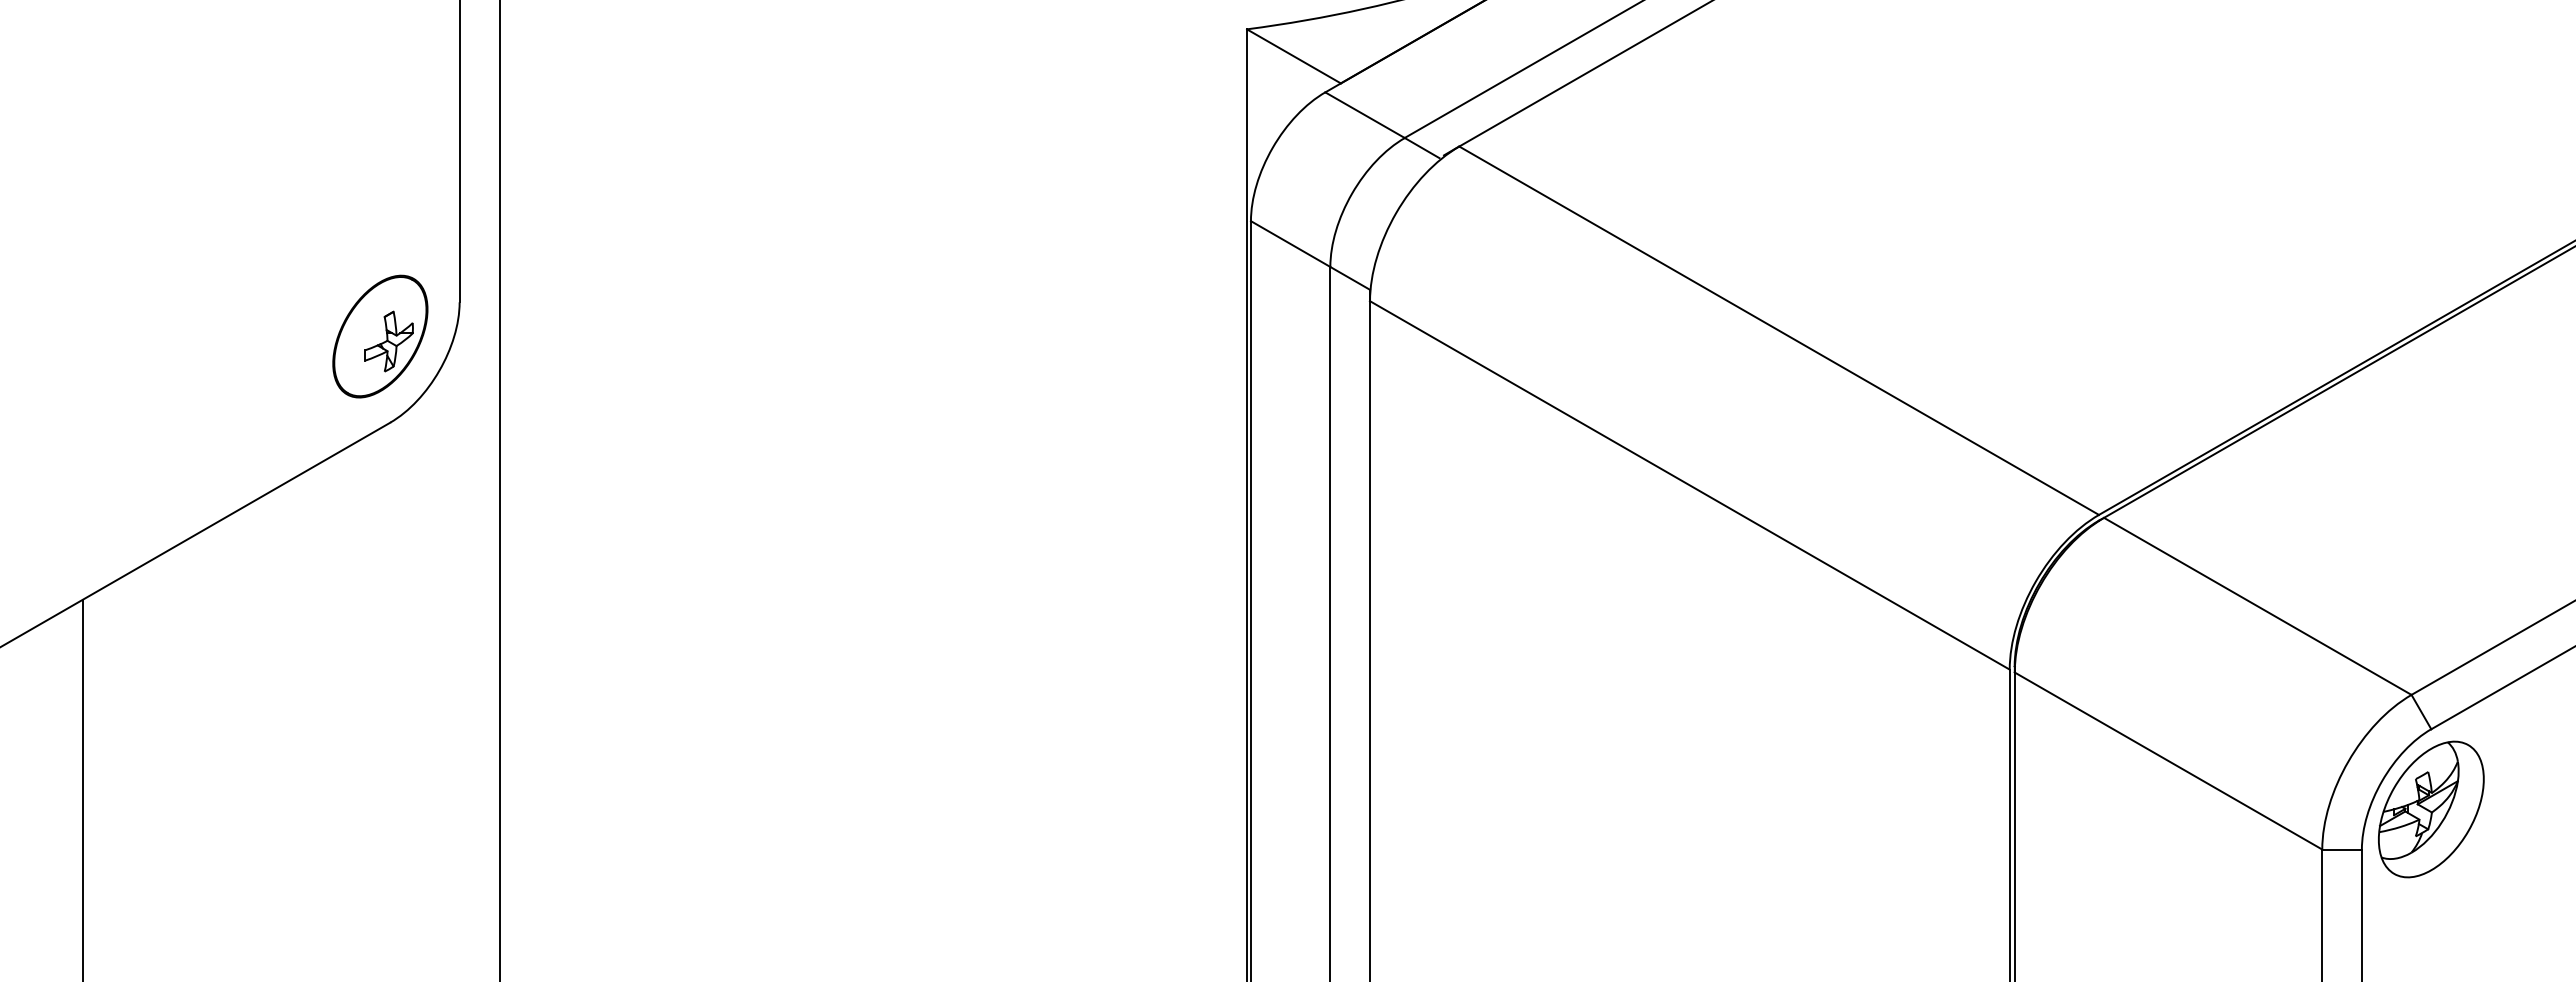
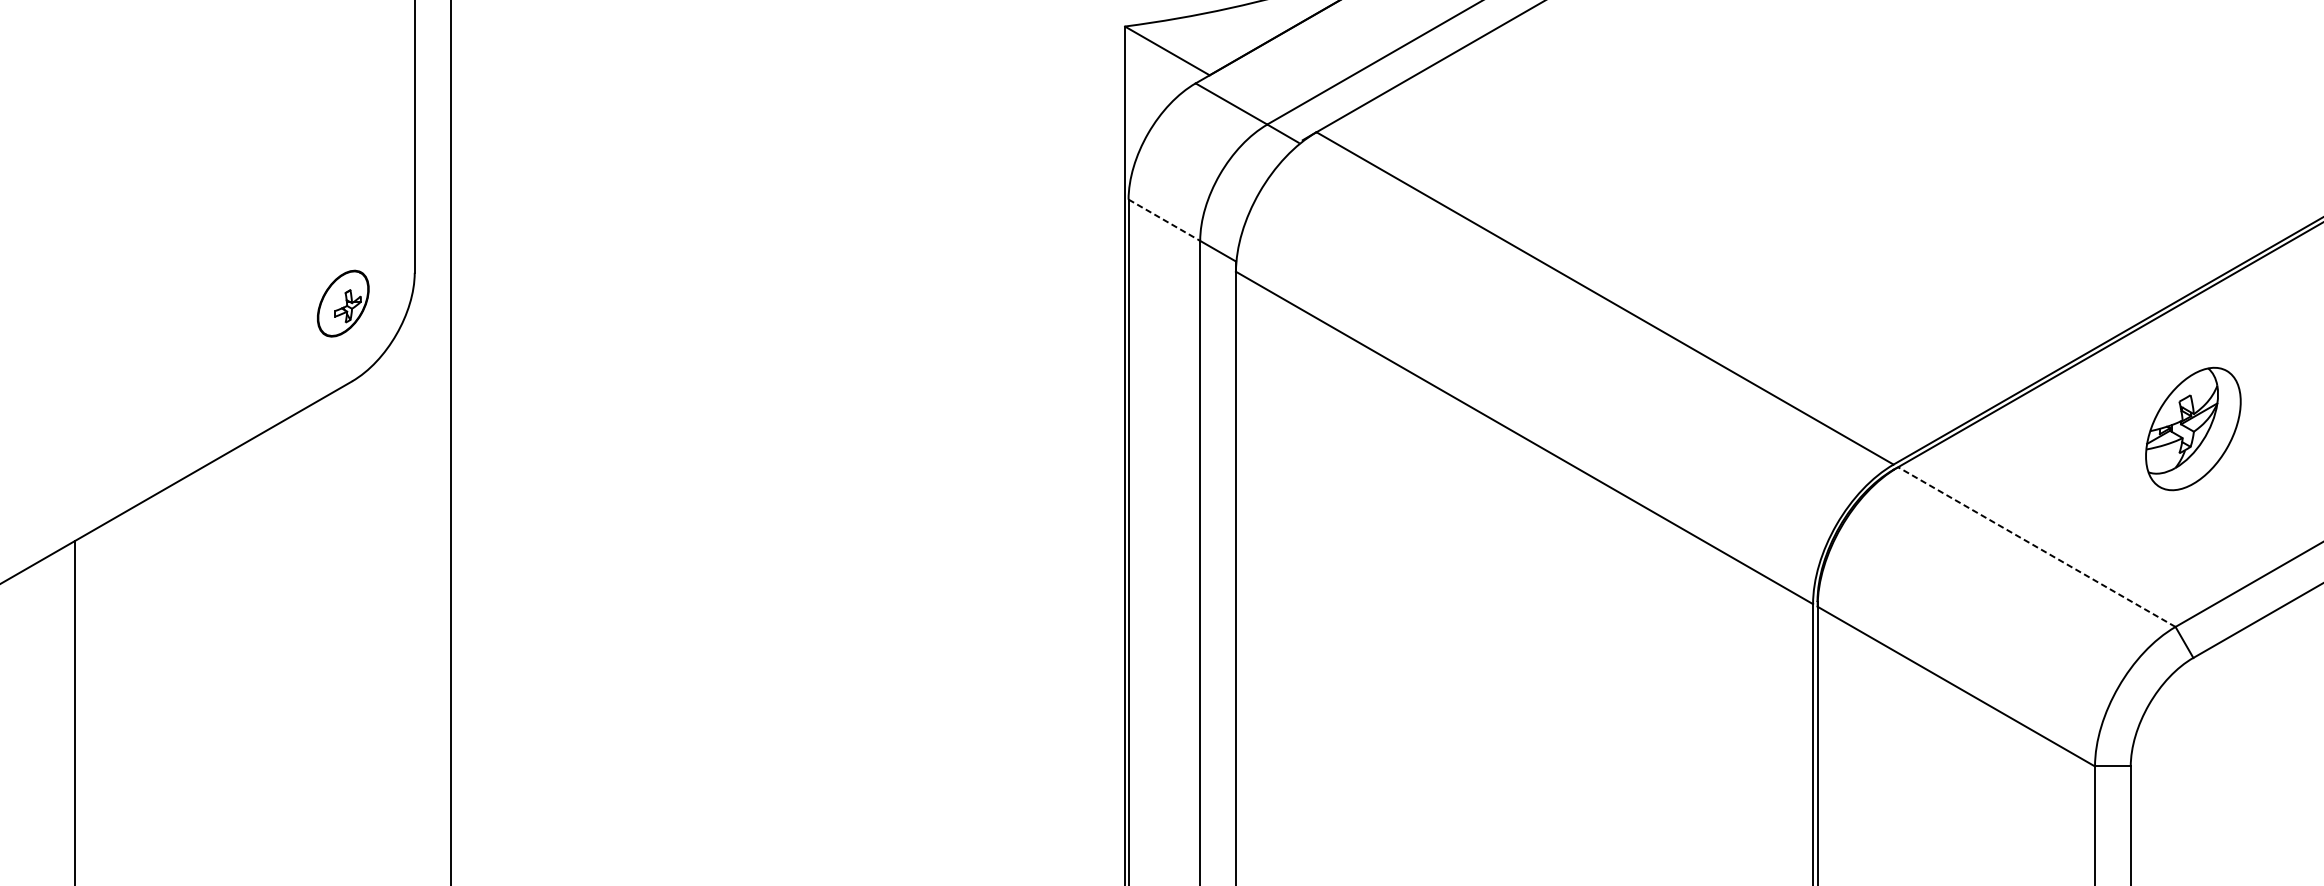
line: (1290, 244) -> (1164, 220), solid -> dashed
part: (380, 336) -> (343, 303), size x0.6
line: (2257, 606) -> (2036, 547), solid -> dashed
part: (2431, 809) -> (2193, 429), moved

